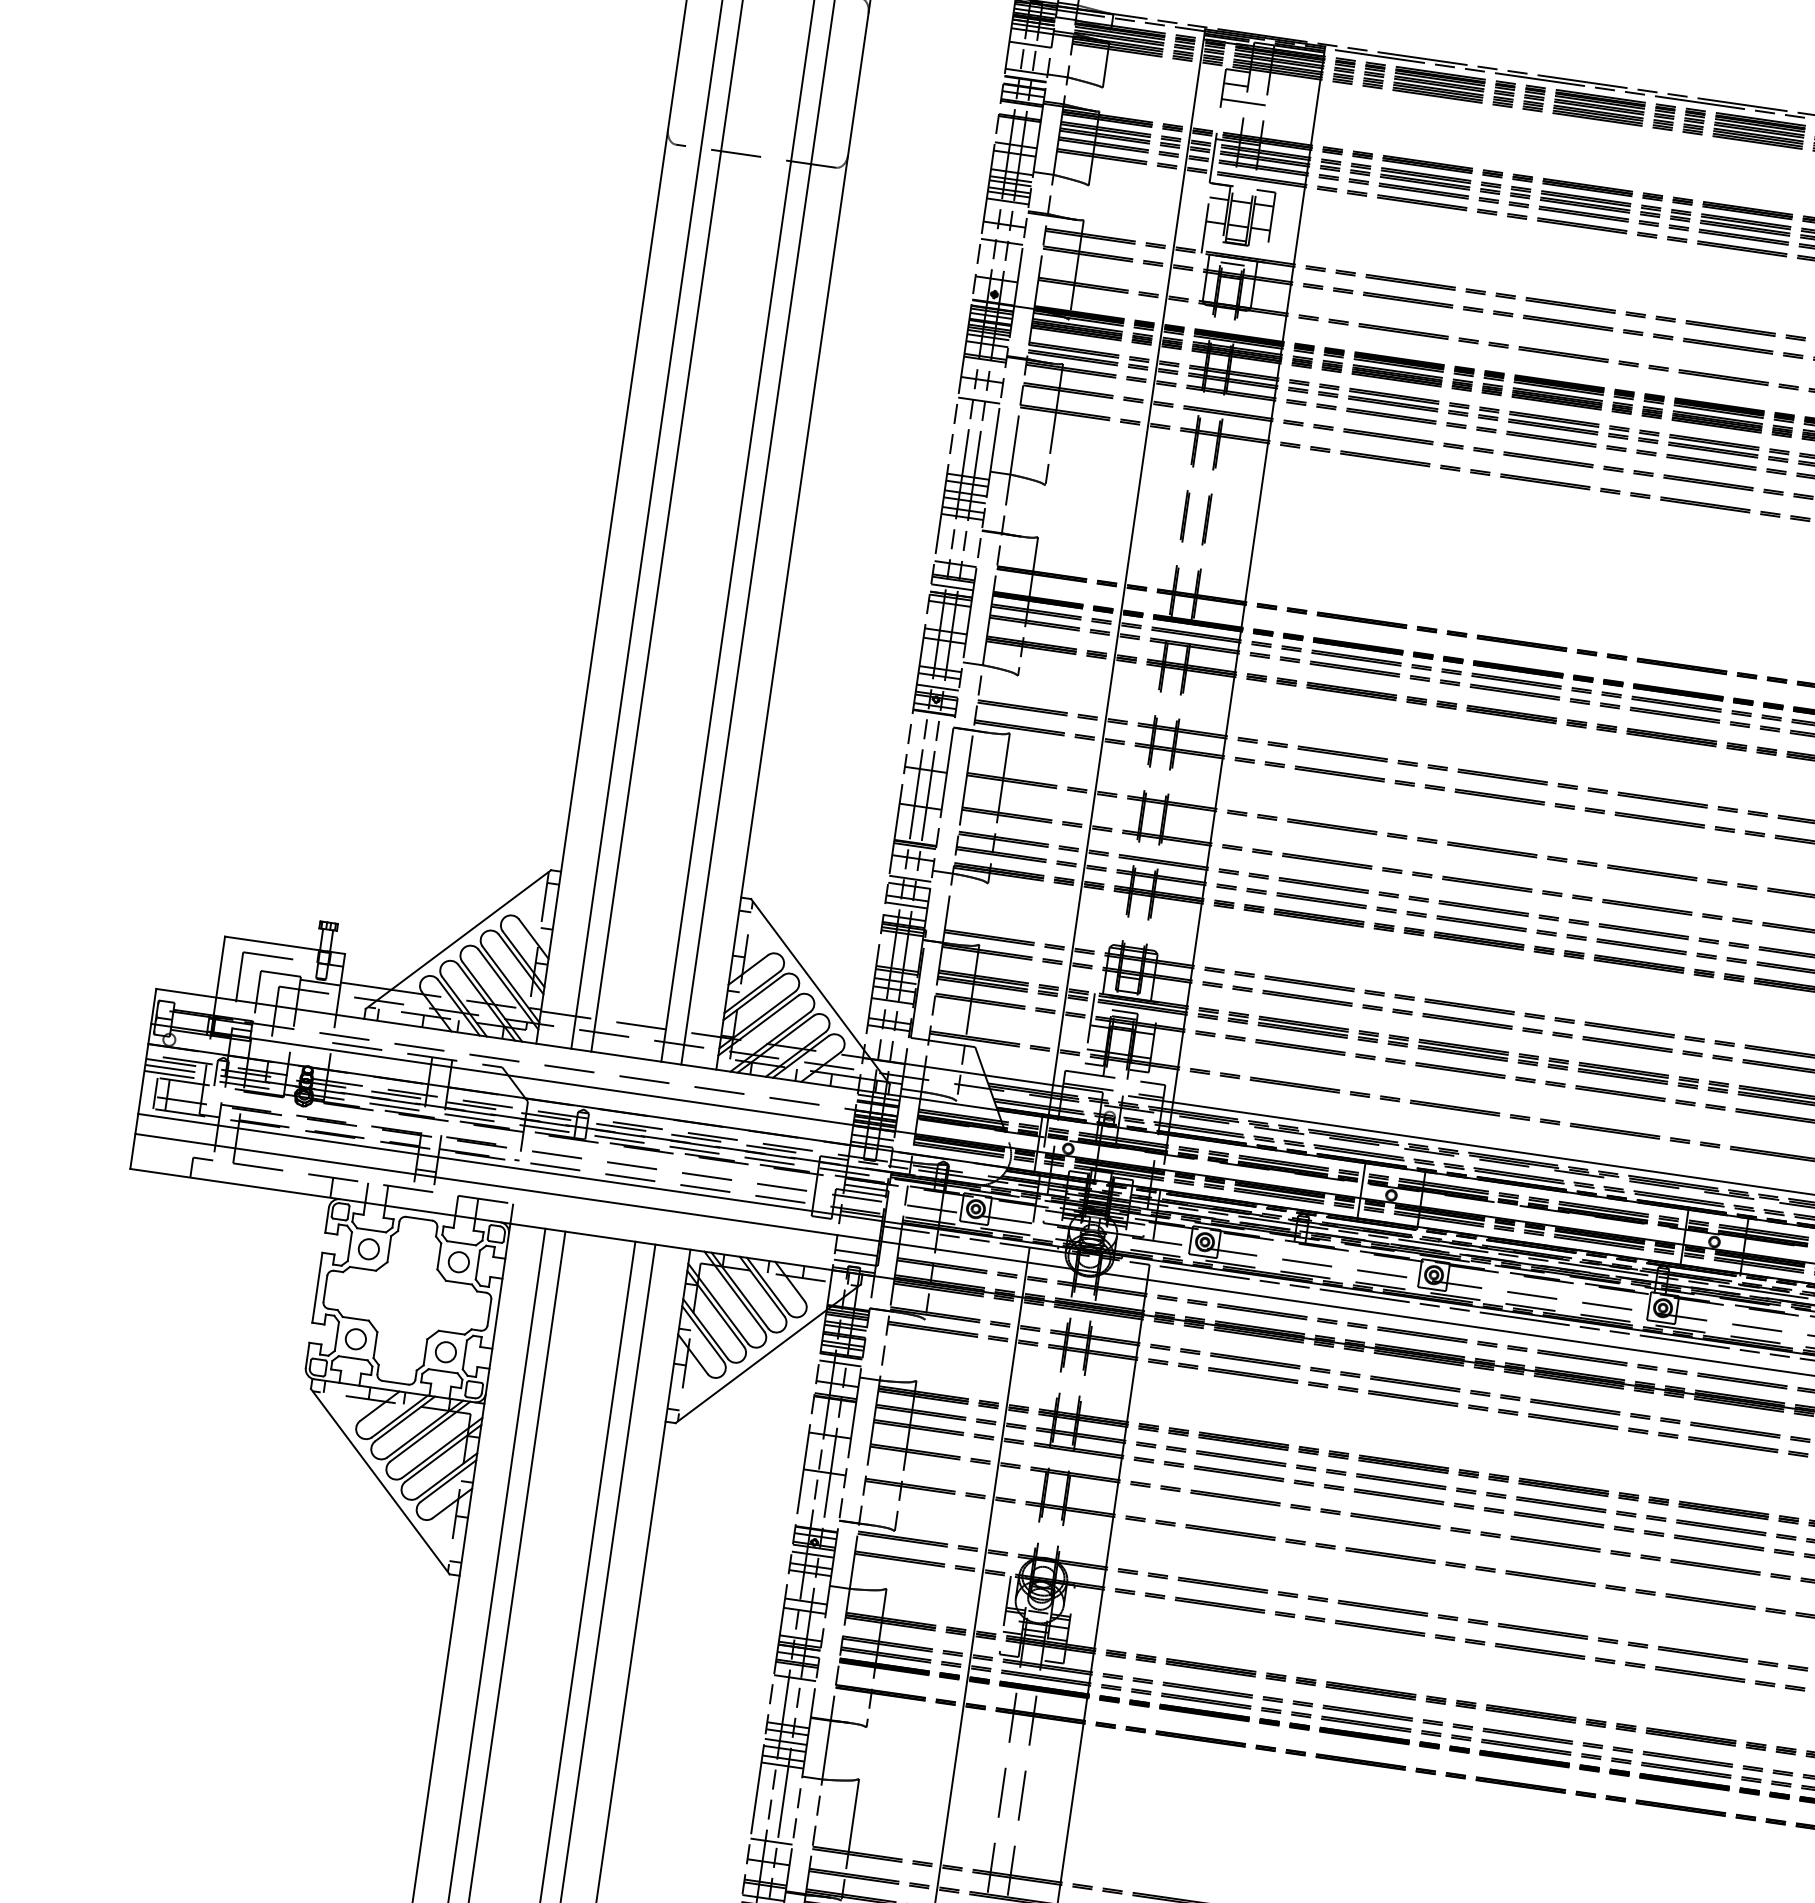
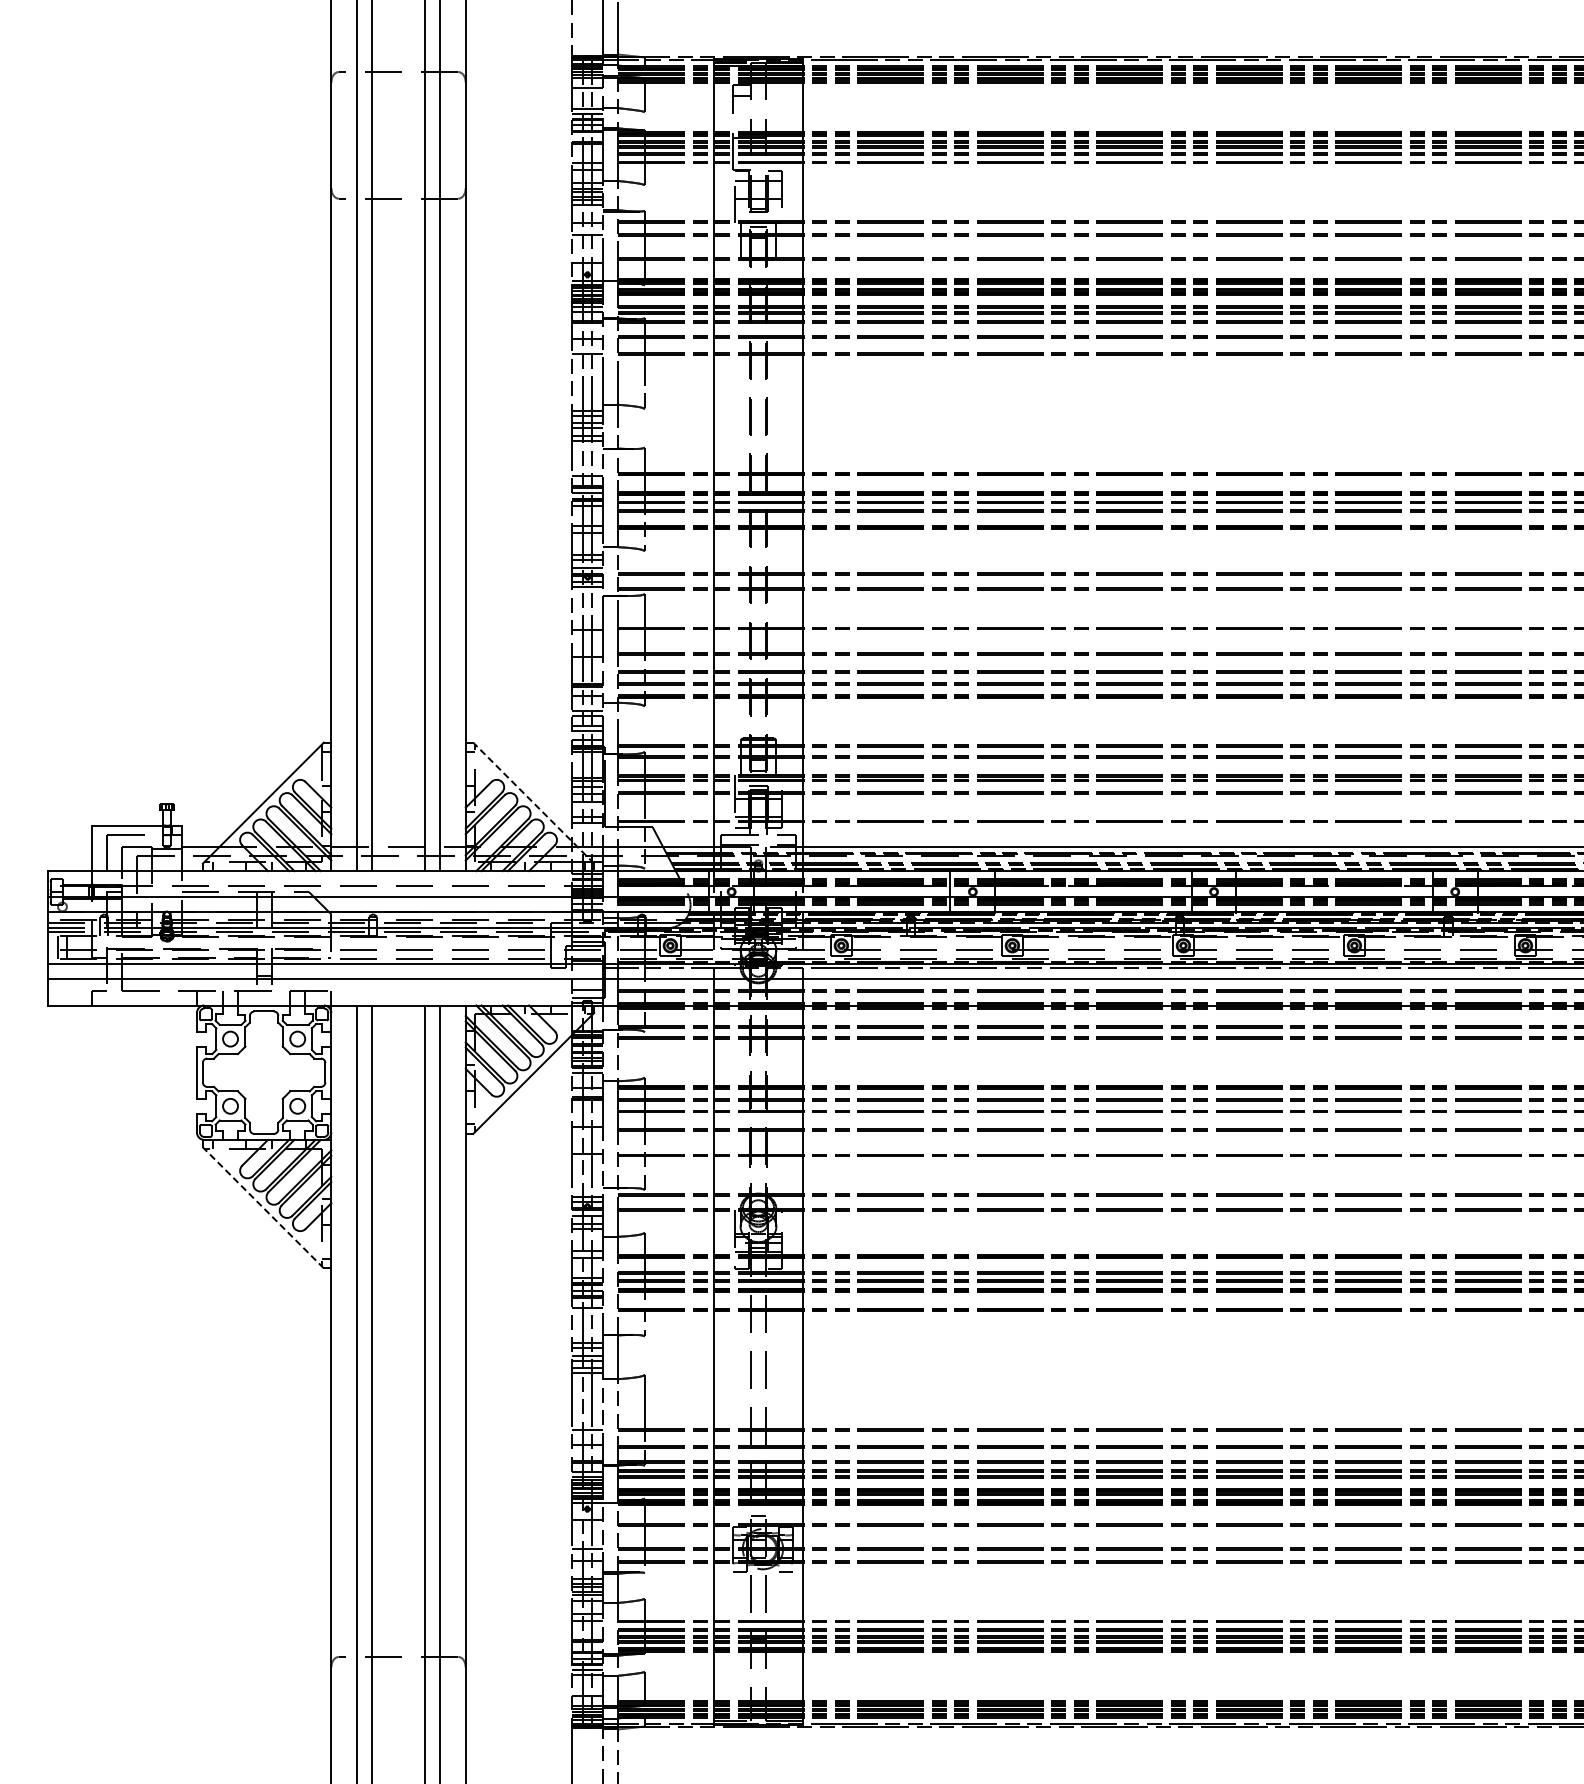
line: (1243, 101) -> (749, 107), removed
line: (820, 992) -> (533, 803), solid -> dashed
line: (380, 1481) -> (263, 1207), solid -> dashed

